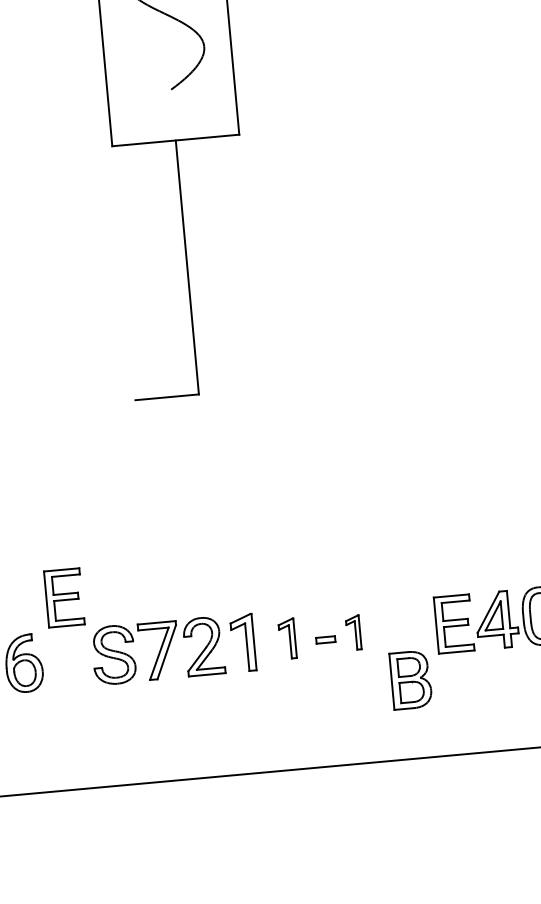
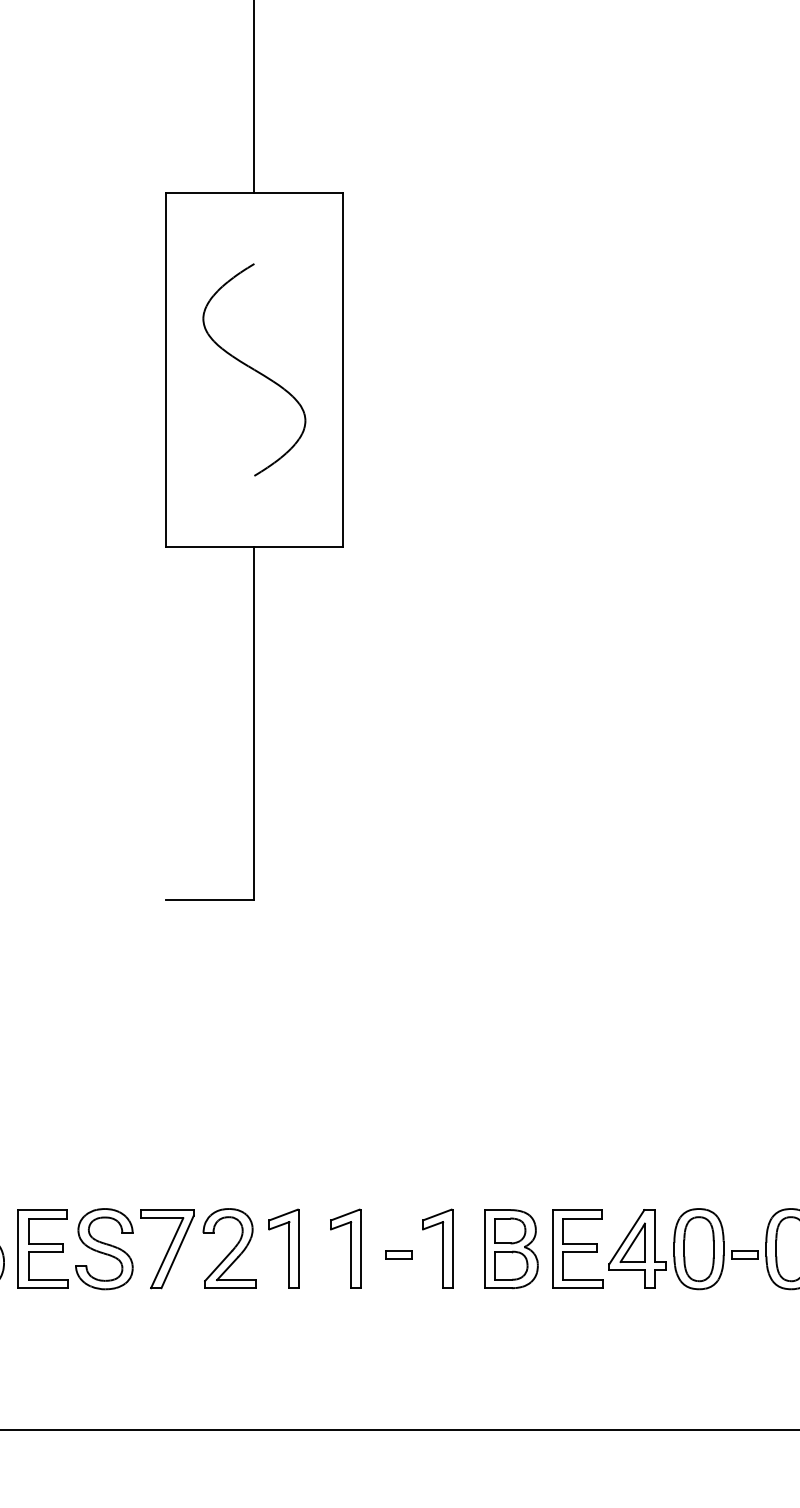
part: (63, 597) -> (42, 1248), moved
part: (353, 632) -> (437, 1248), size x1.67
part: (287, 638) -> (345, 1248), size x1.43
part: (411, 680) -> (511, 1249), moved

